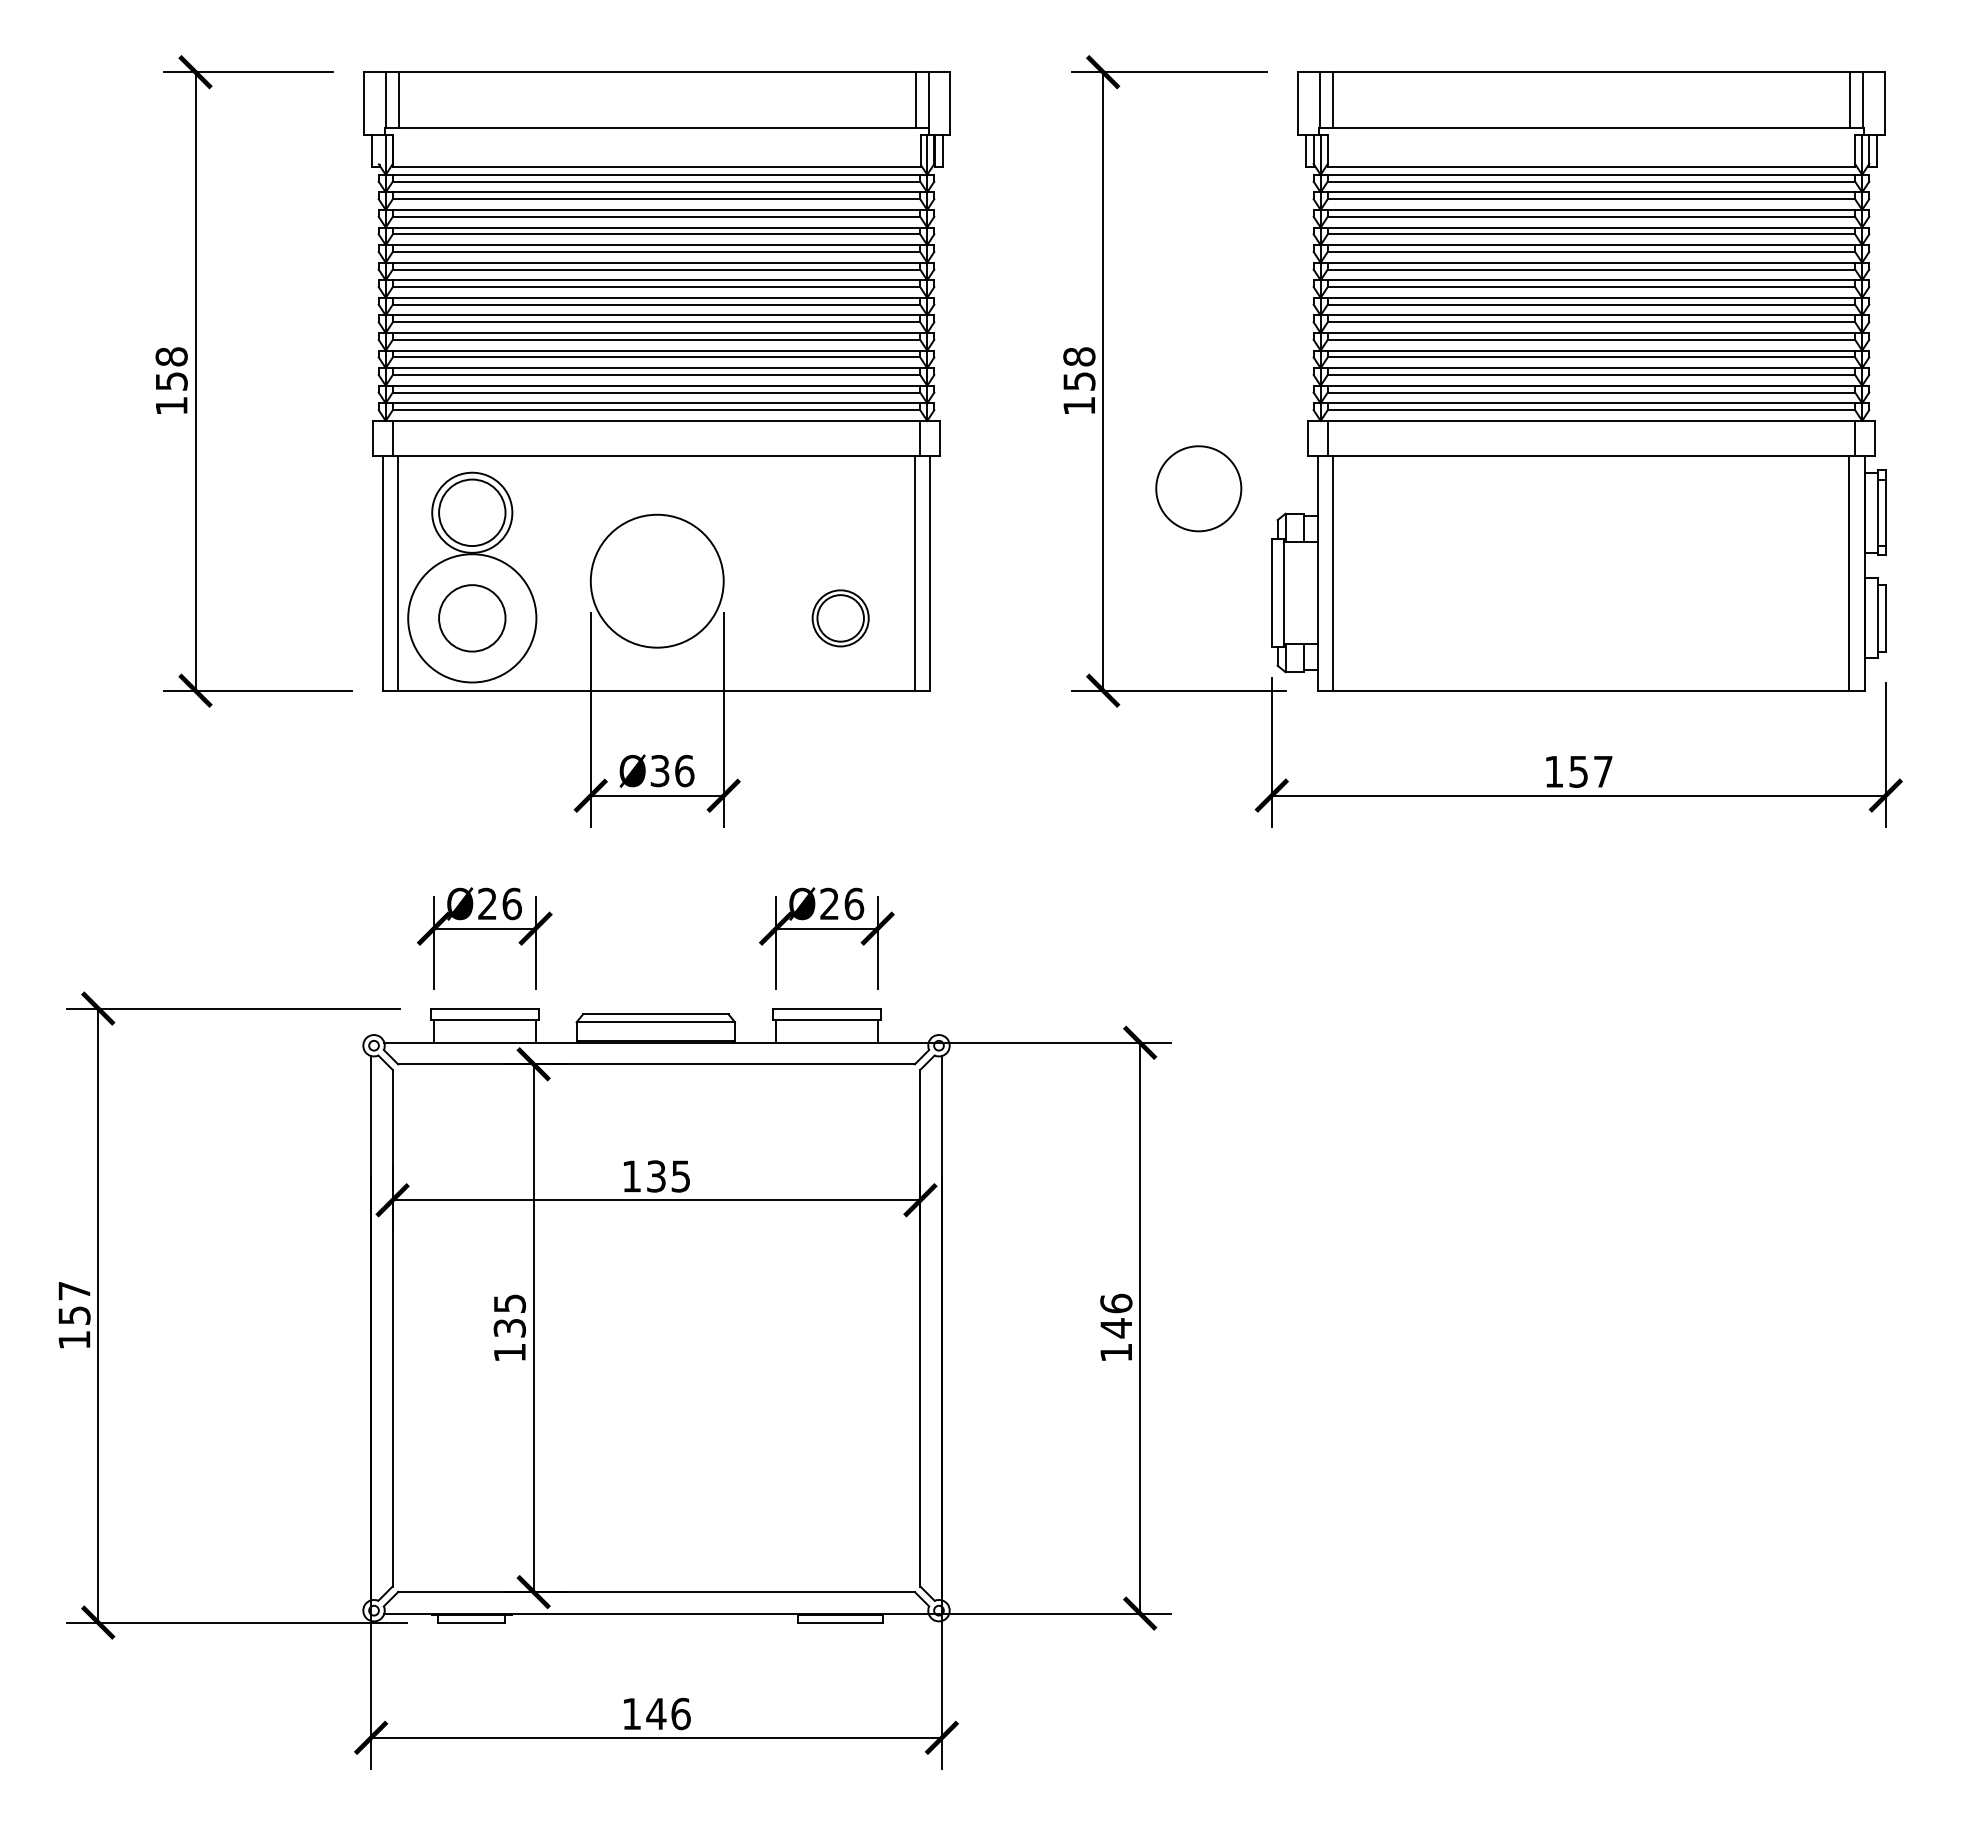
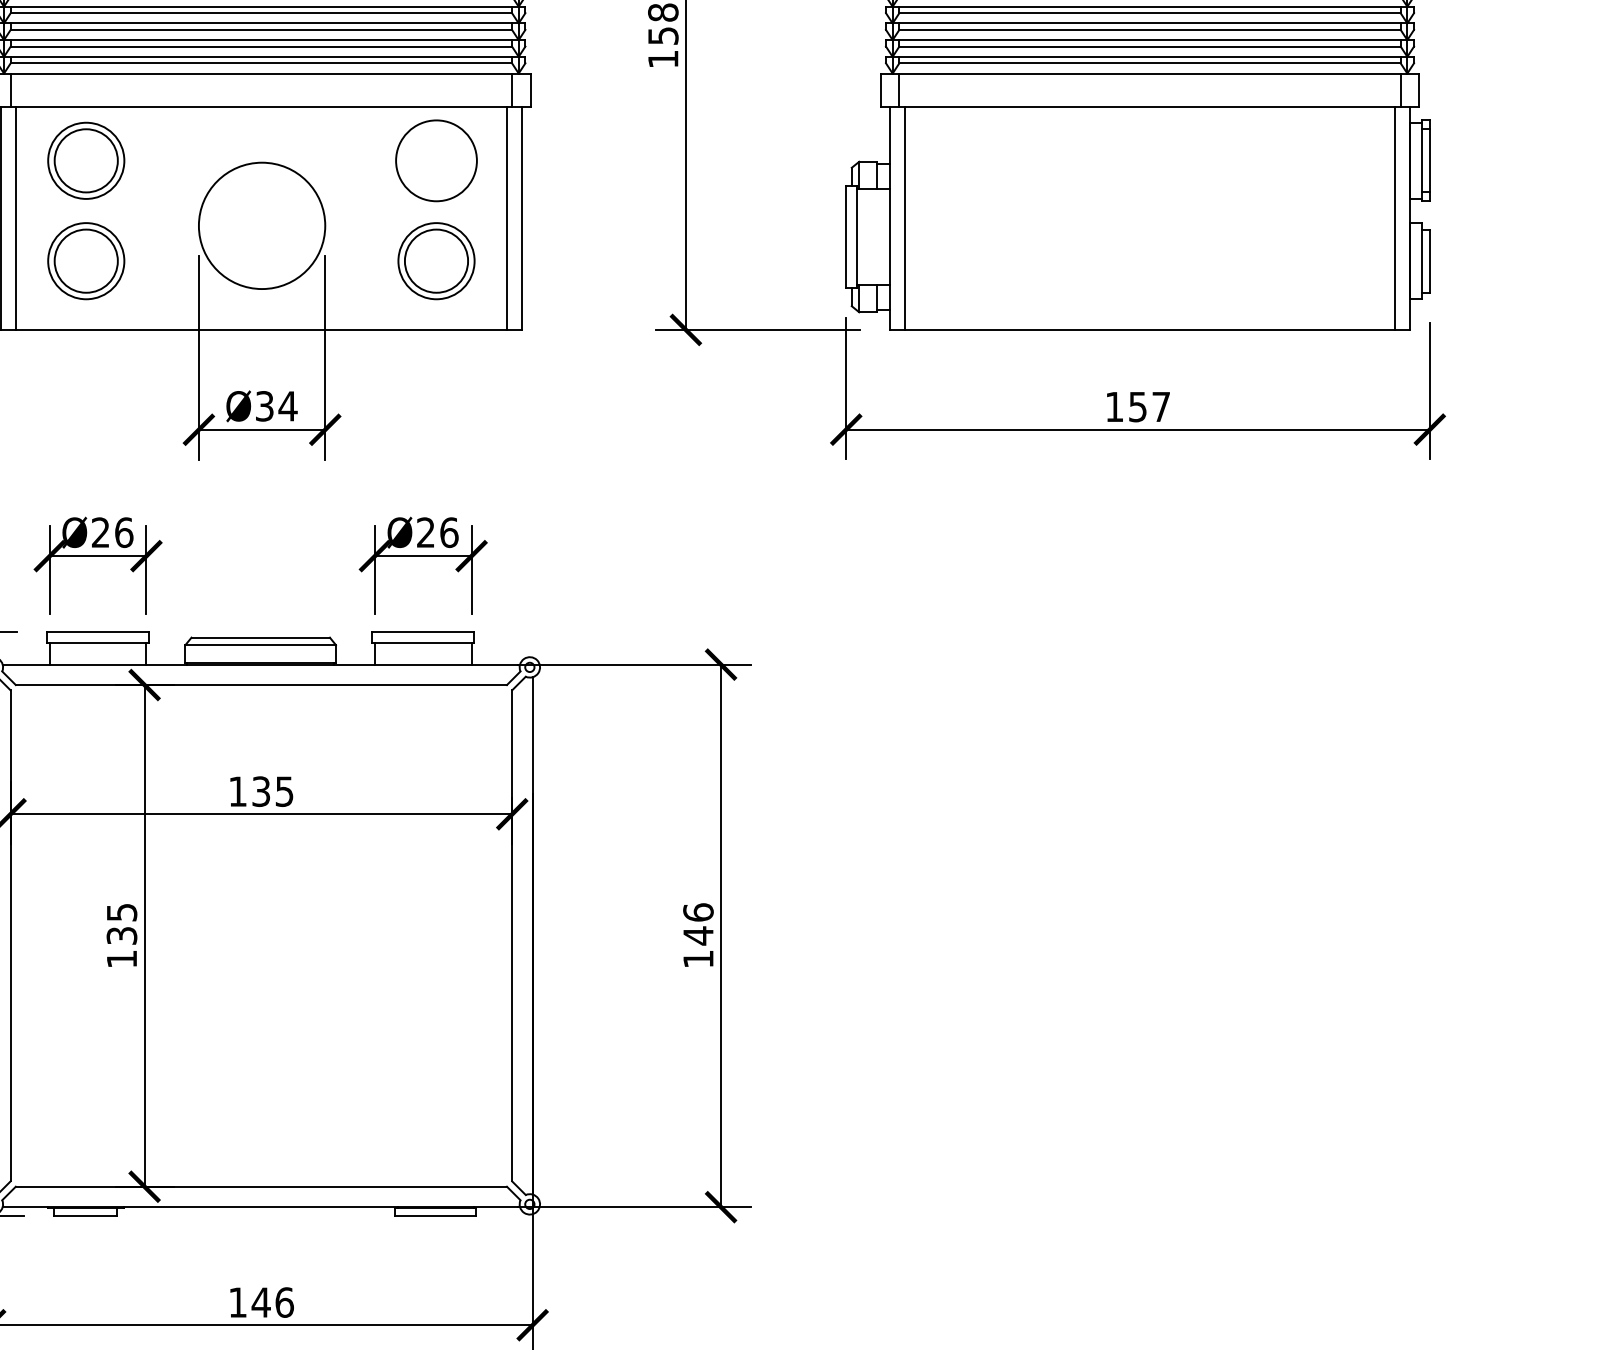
circle: (1198, 488) -> (436, 160), moved
circle: (472, 618) -> (86, 261), size x0.62
part: (840, 618) -> (436, 261), size x1.43
text: (684, 770) -> (287, 405), Ø36 -> Ø34

